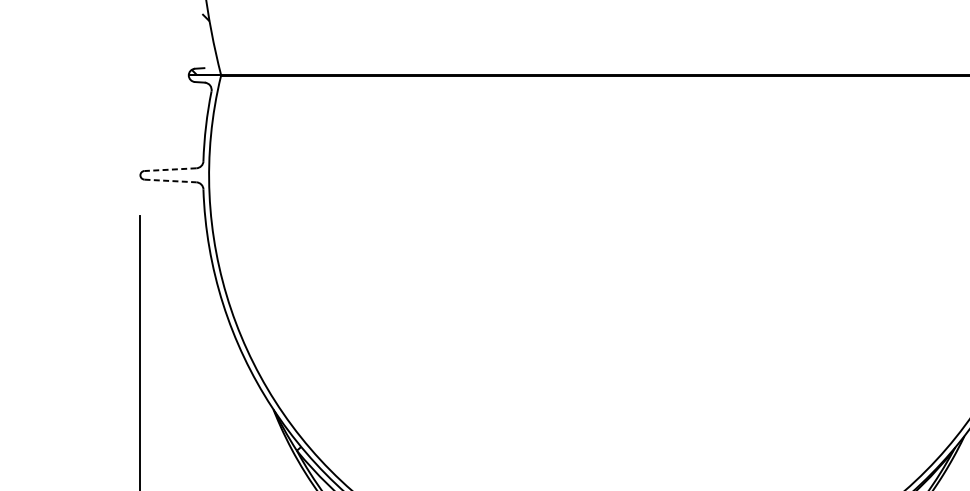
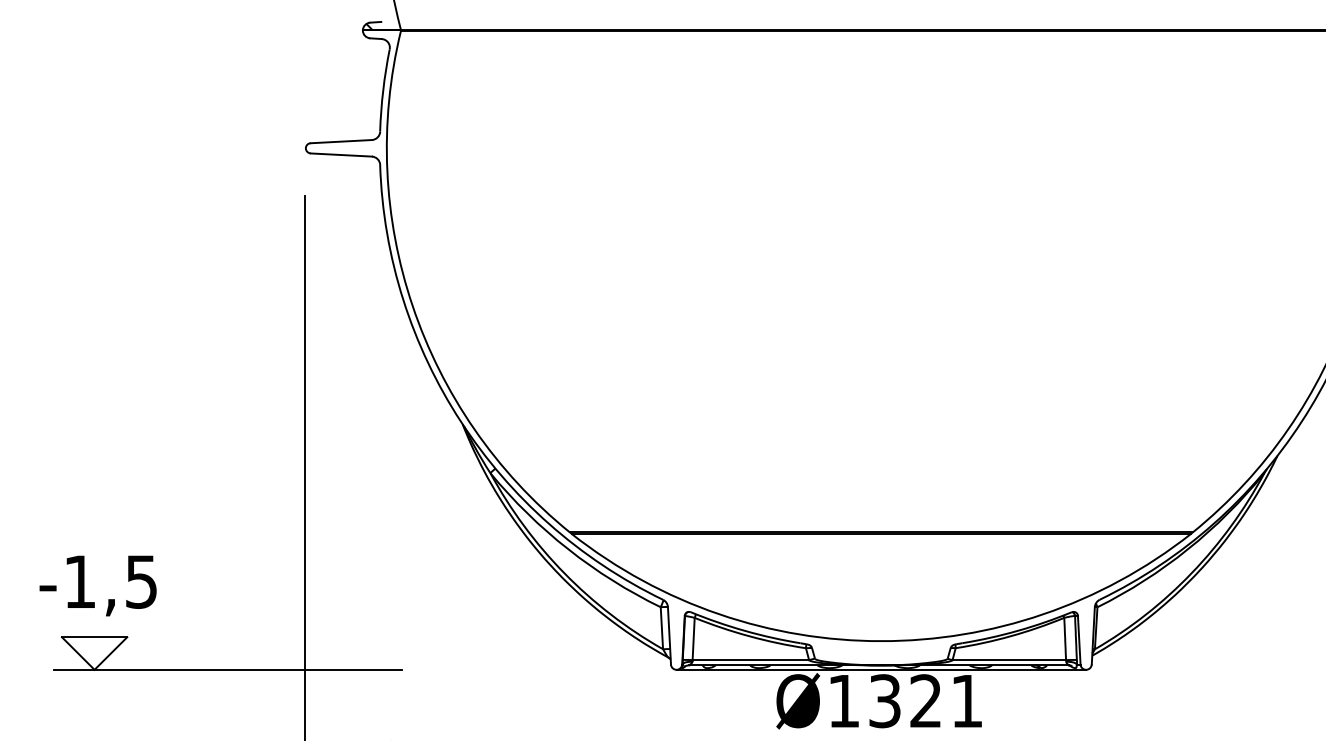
line: (170, 169) -> (341, 141), dashed -> solid
line: (170, 181) -> (341, 155), dashed -> solid

